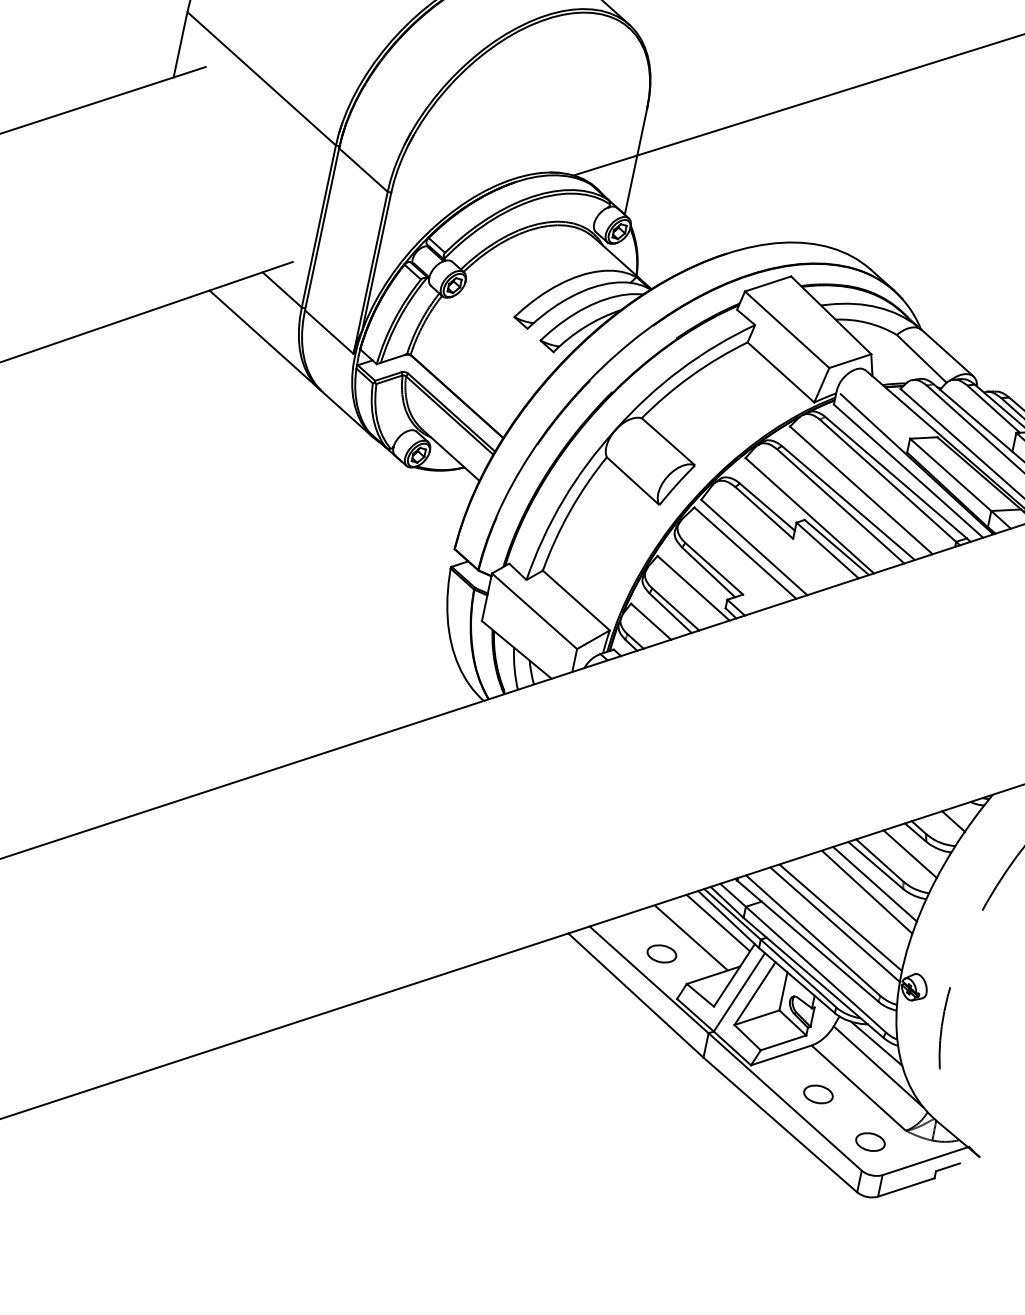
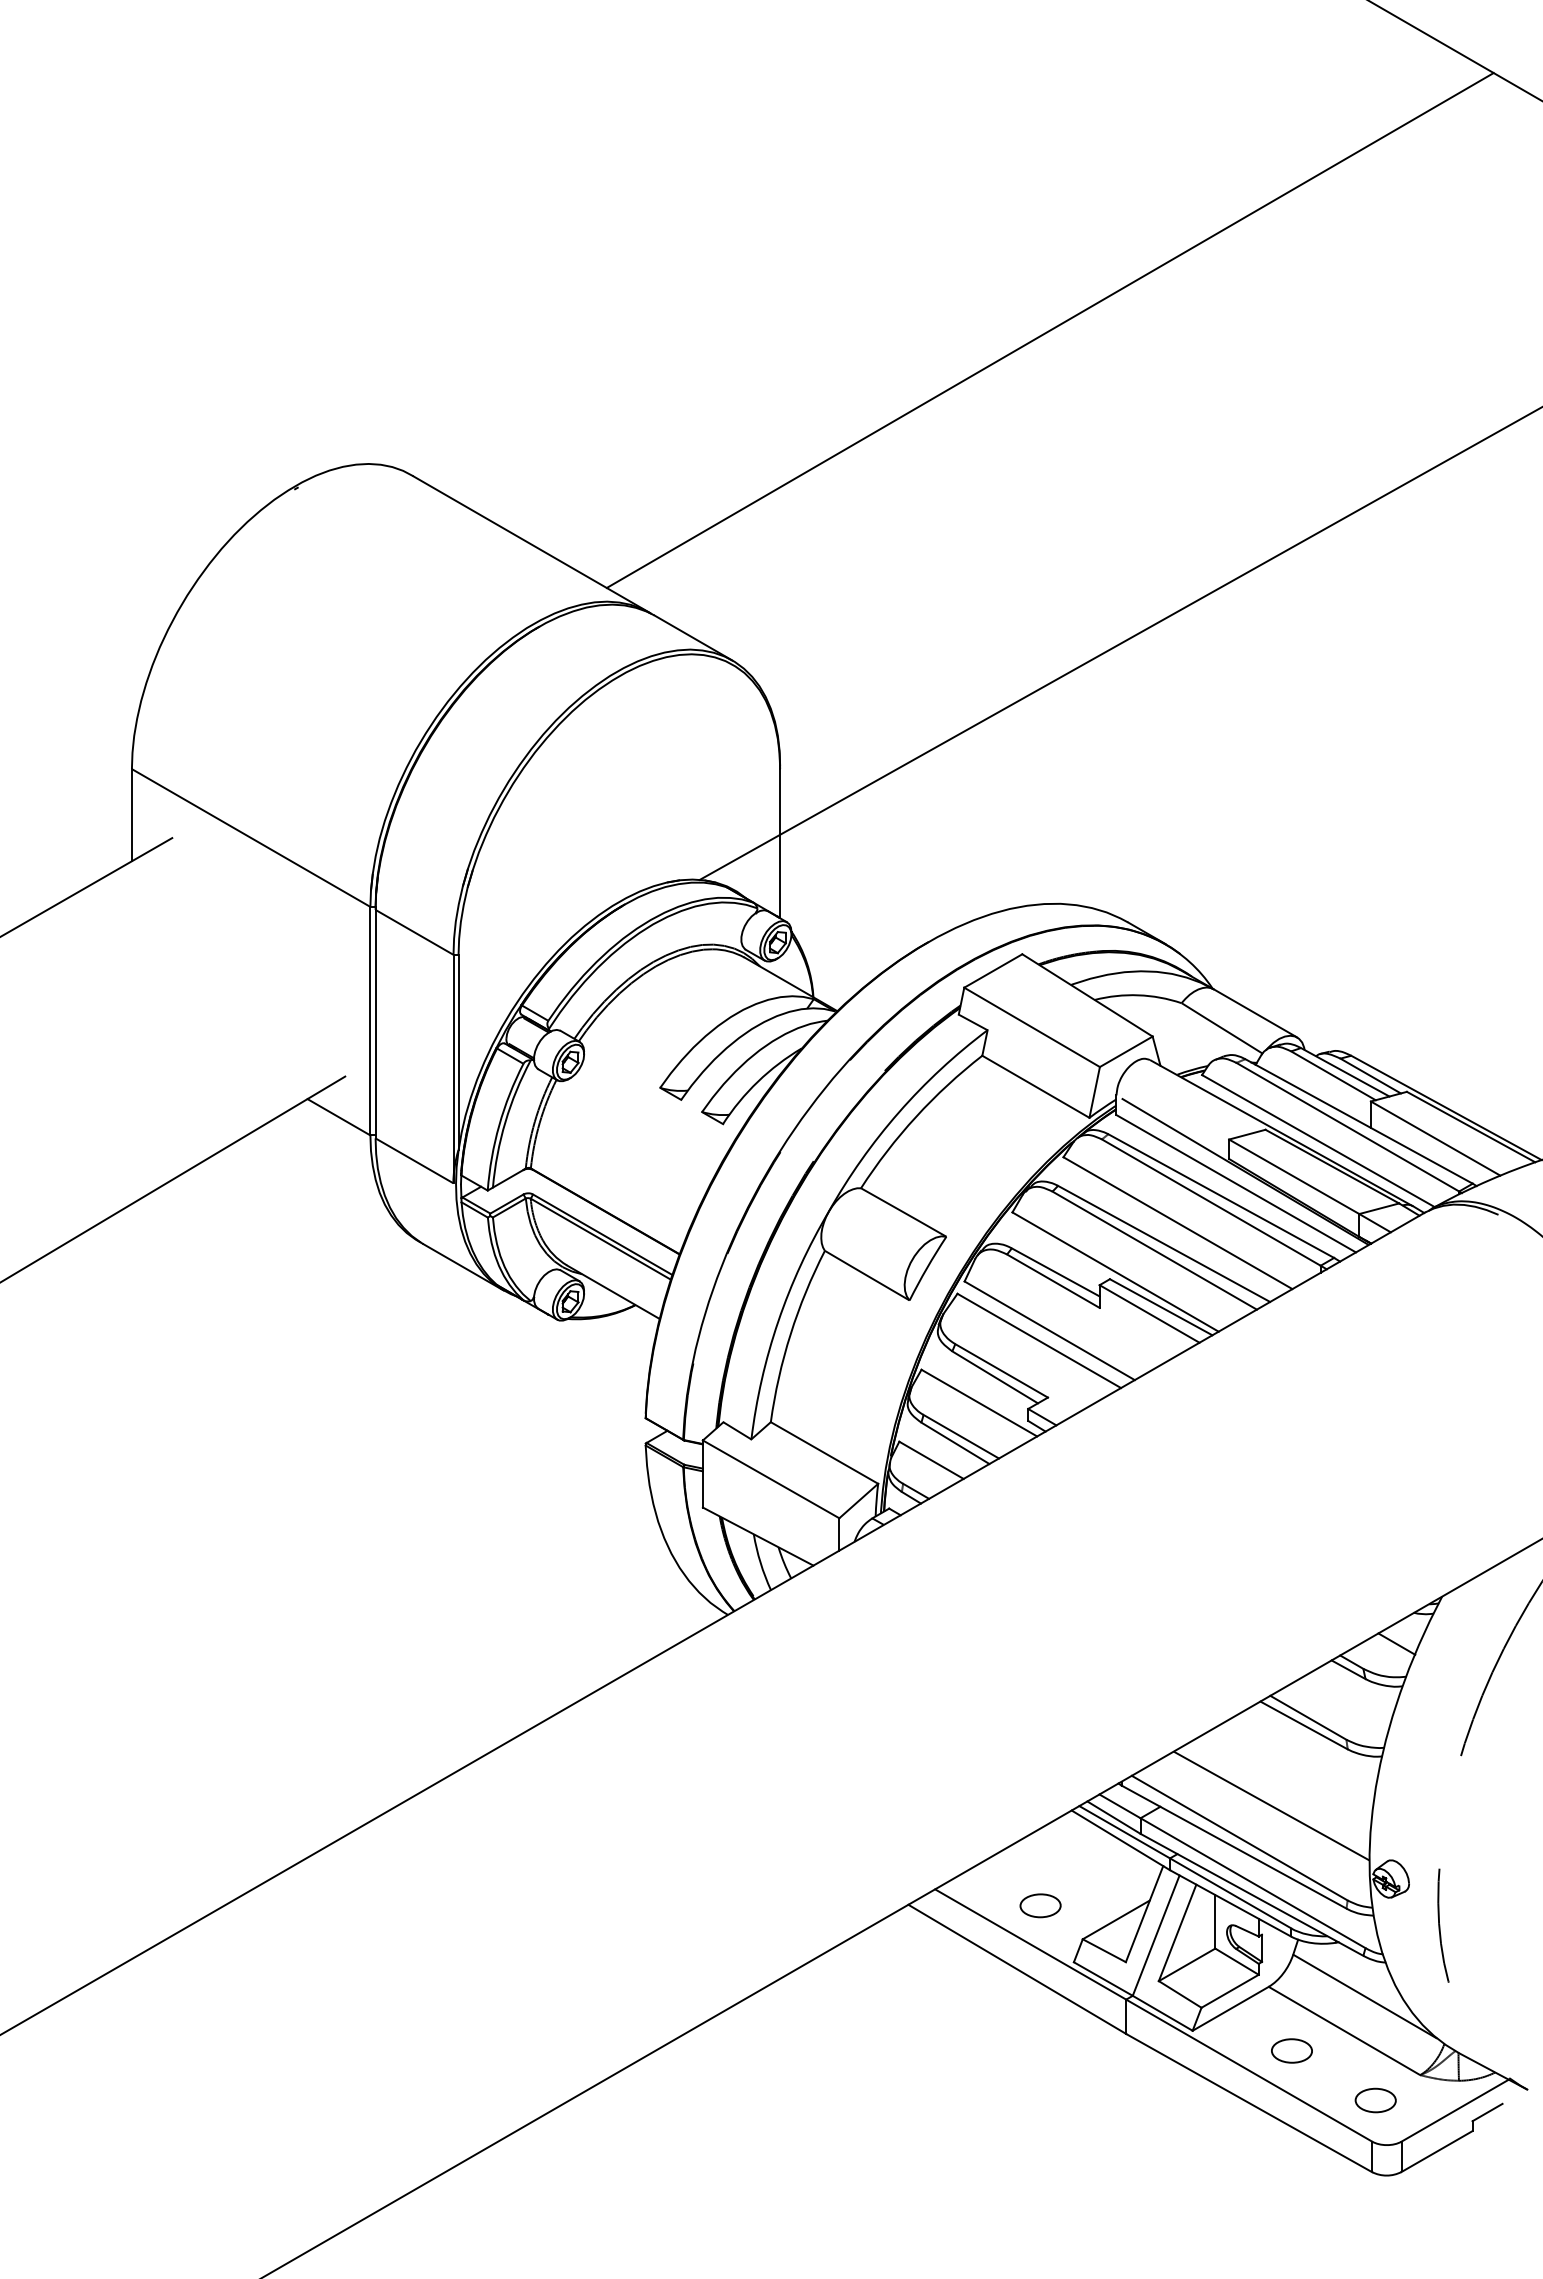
line: (264, 339) -> (329, 1189), removed
line: (910, 854) -> (1347, 1700), removed
line: (875, 883) -> (1308, 1750), removed
line: (867, 891) -> (1300, 1763), removed
line: (718, 922) -> (1107, 1847), removed
line: (835, 925) -> (1266, 1817), removed
line: (691, 937) -> (1075, 1875), removed
line: (876, 1043) -> (1355, 1965), removed

